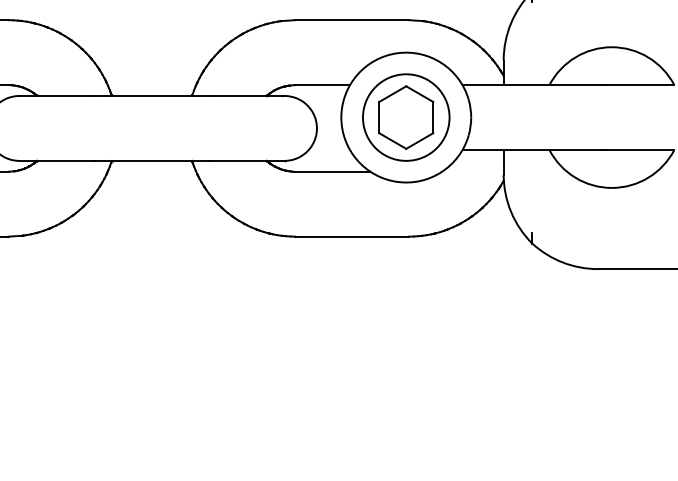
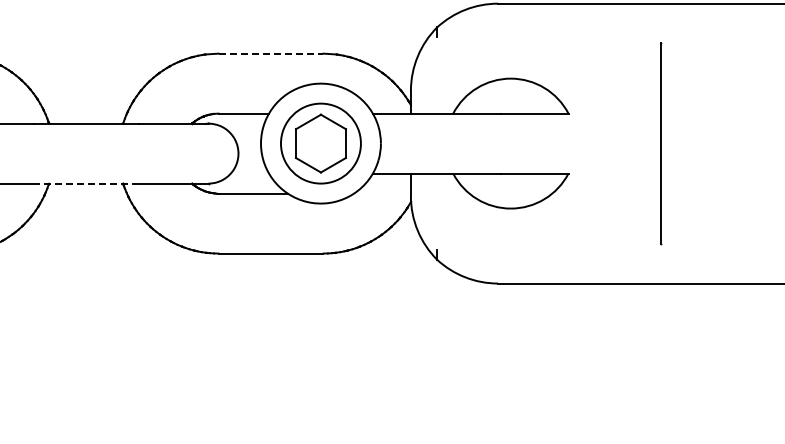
line: (352, 20) -> (271, 53), solid -> dashed
line: (151, 160) -> (85, 183), solid -> dashed

